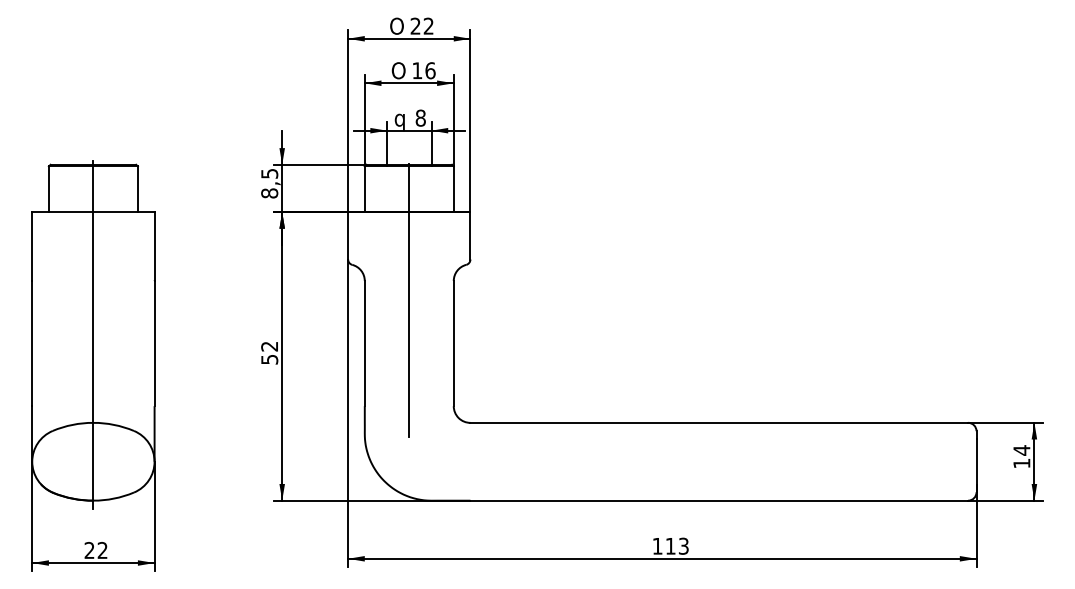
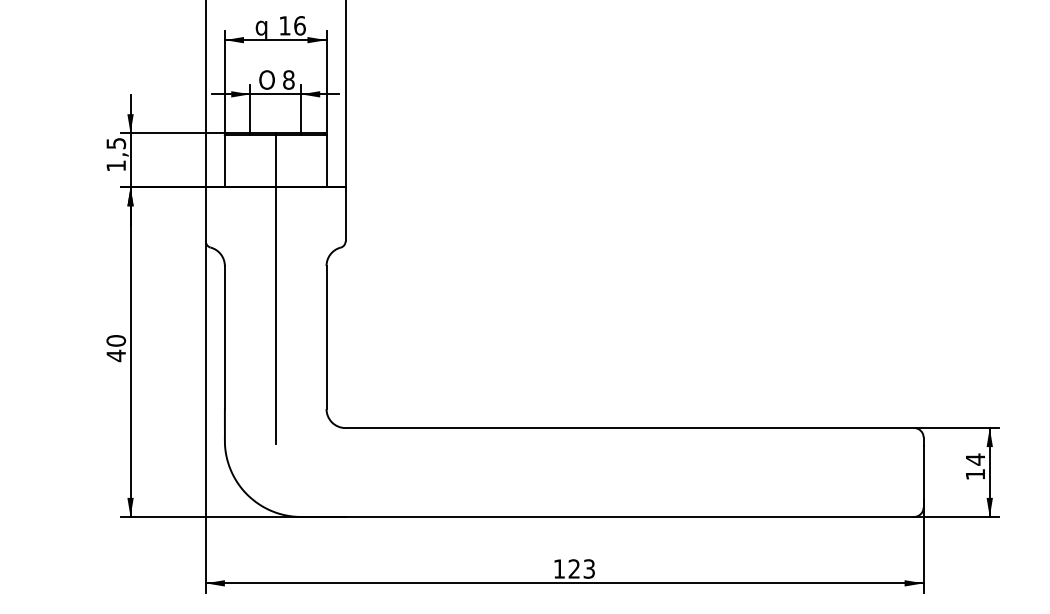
text: (398, 71) -> (263, 26), O -> q
text: (401, 119) -> (266, 81), q -> O
text: (269, 193) -> (116, 166), 8,5 -> 1,5
text: (269, 353) -> (116, 348), 52 -> 40
text: (670, 545) -> (574, 568), 113 -> 123

